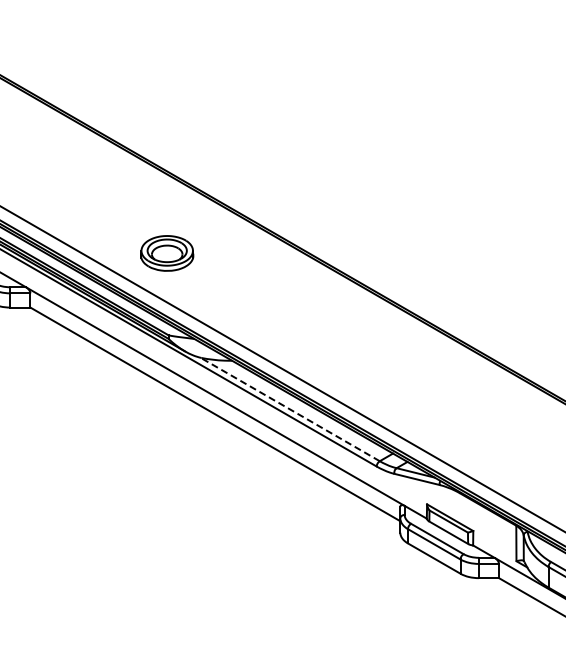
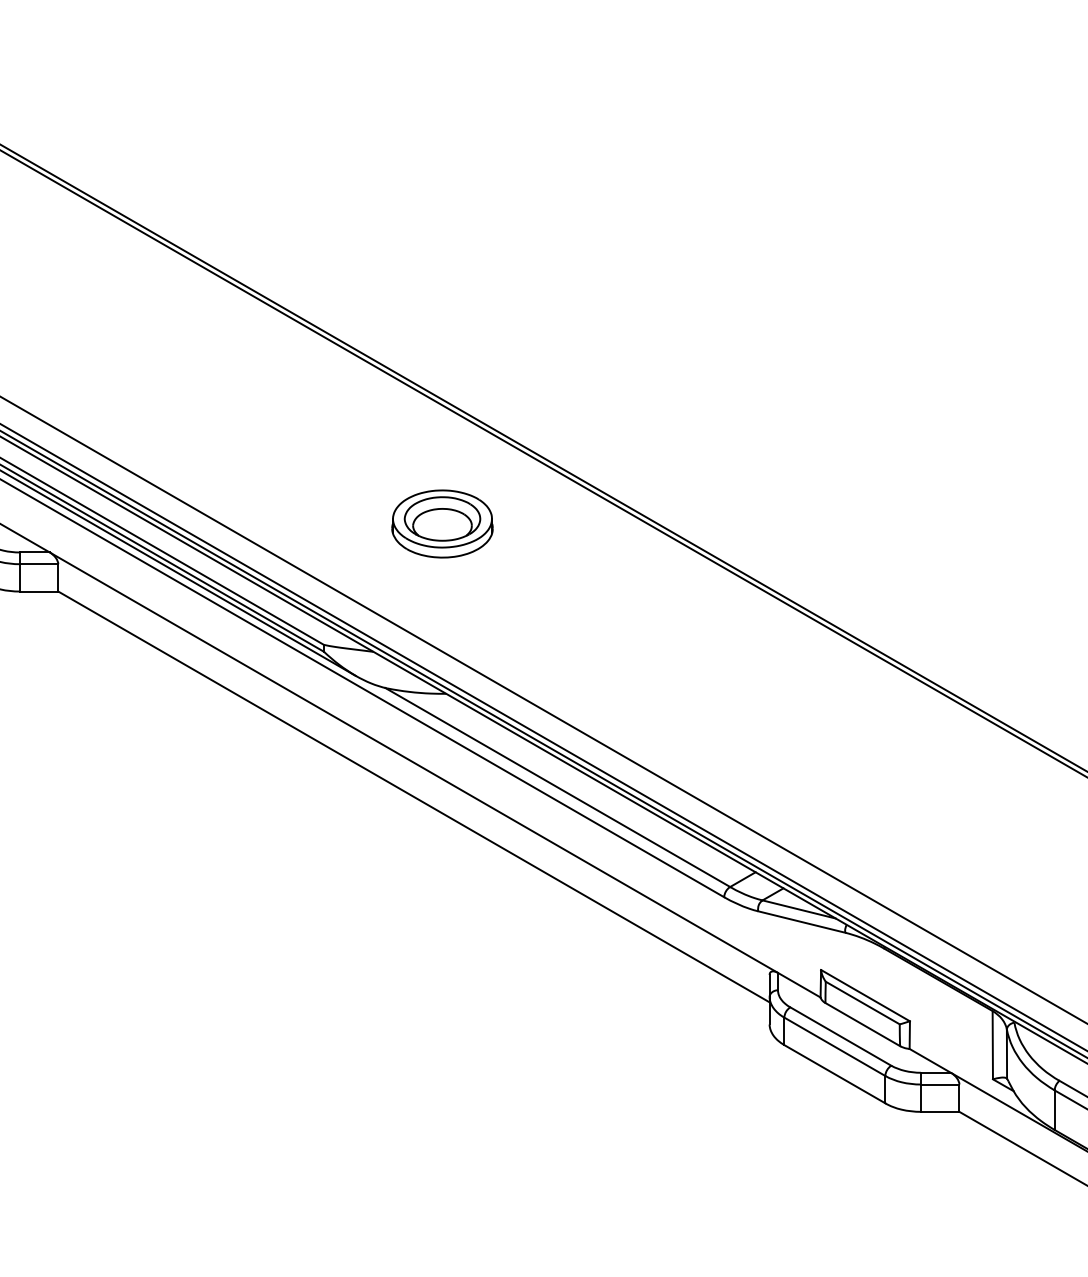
part: (167, 253) -> (443, 524), moved
line: (290, 409) -> (558, 787), dashed -> solid

